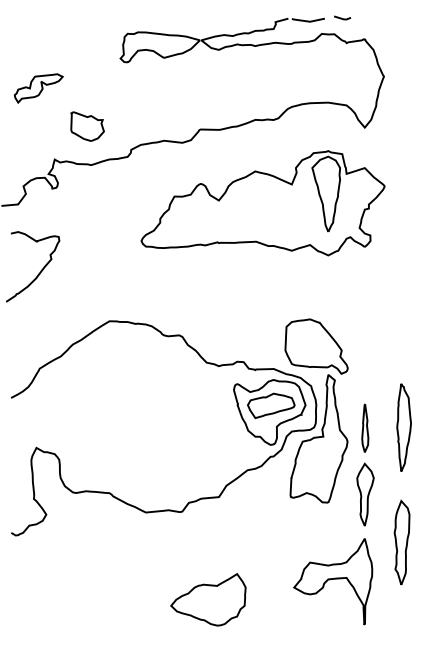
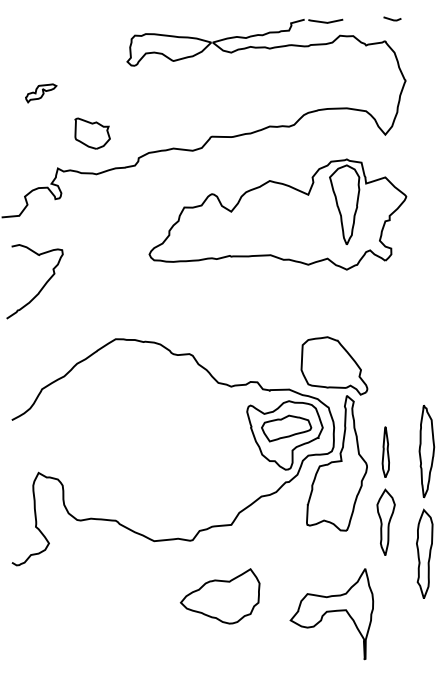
line: (341, 17) -> (391, 18), moved
part: (38, 88) -> (40, 93), size x0.6
part: (401, 541) -> (424, 552), moved
part: (333, 581) -> (332, 614), moved
part: (208, 599) -> (220, 596), moved

